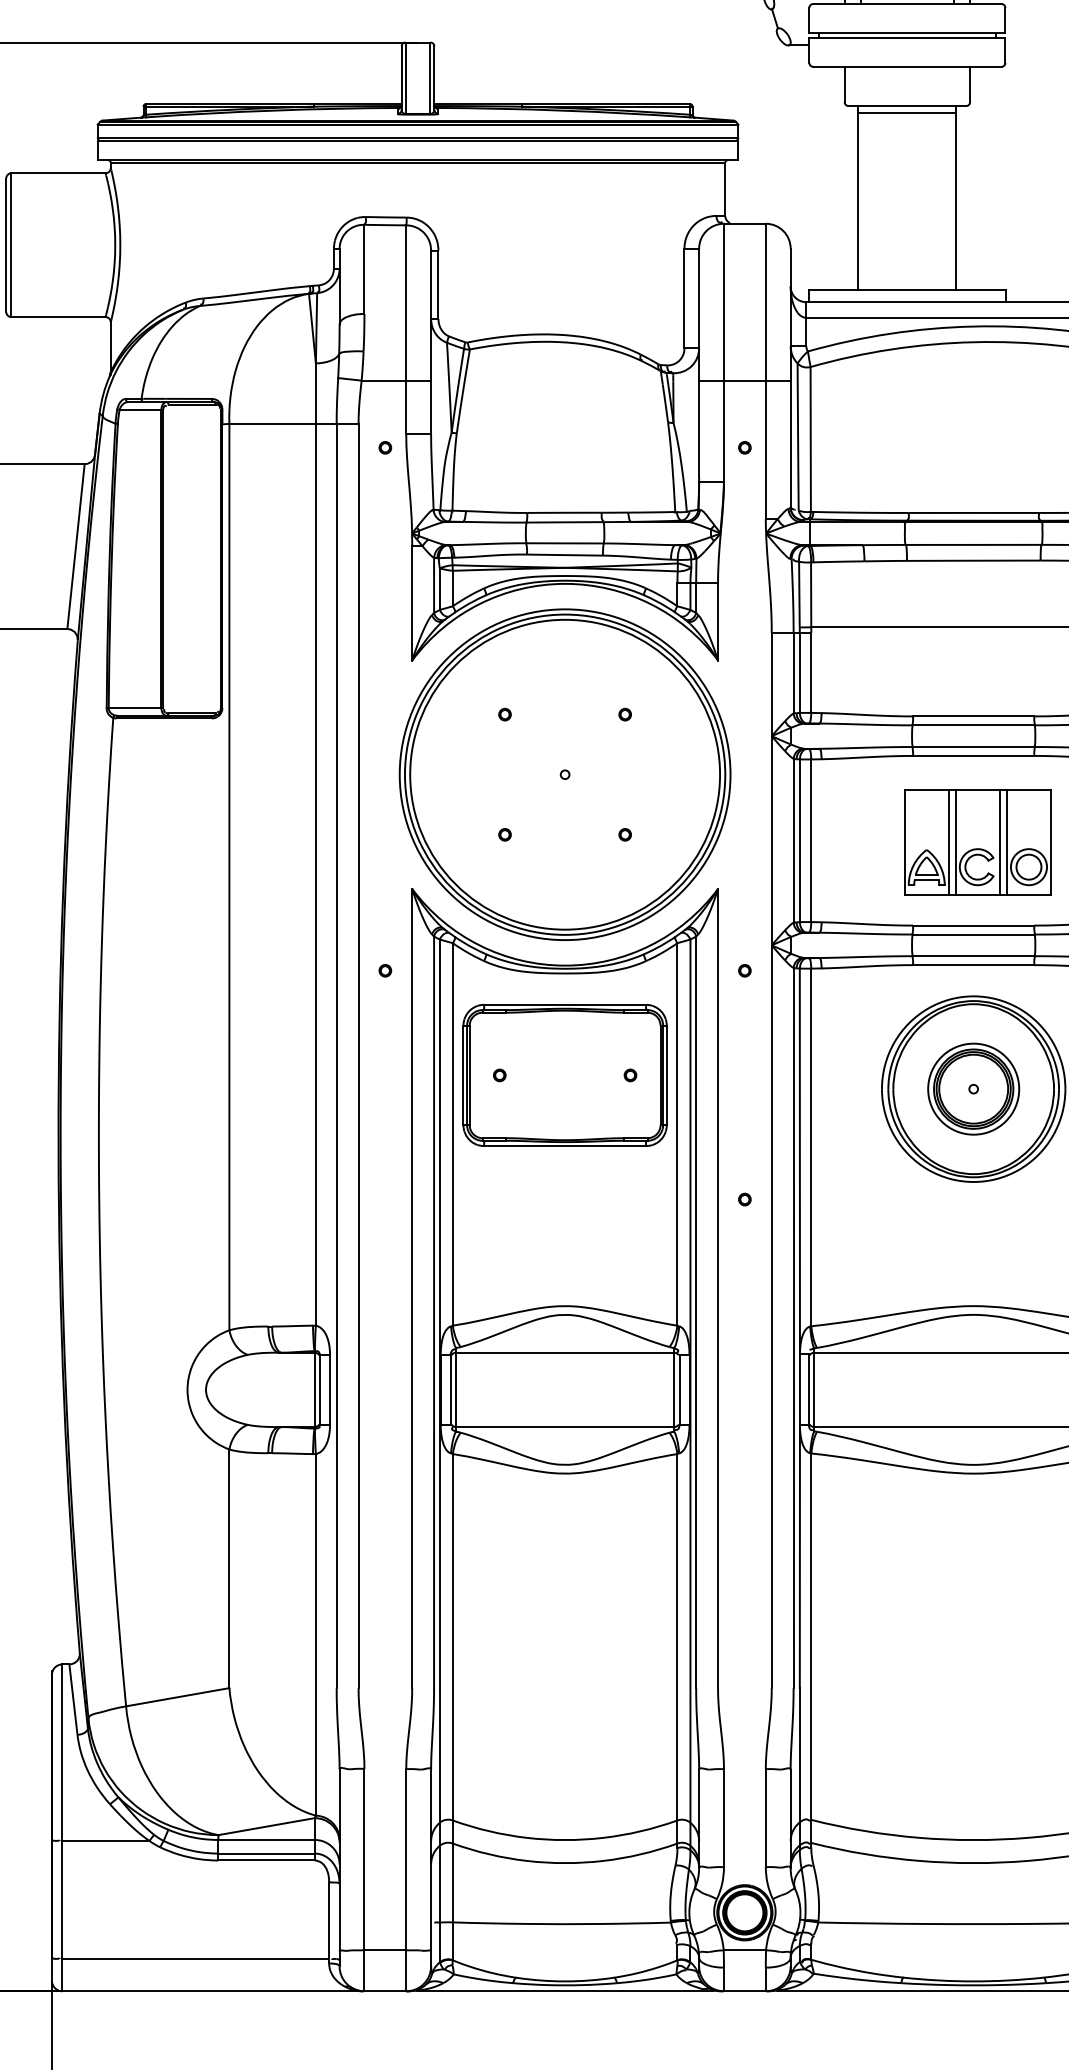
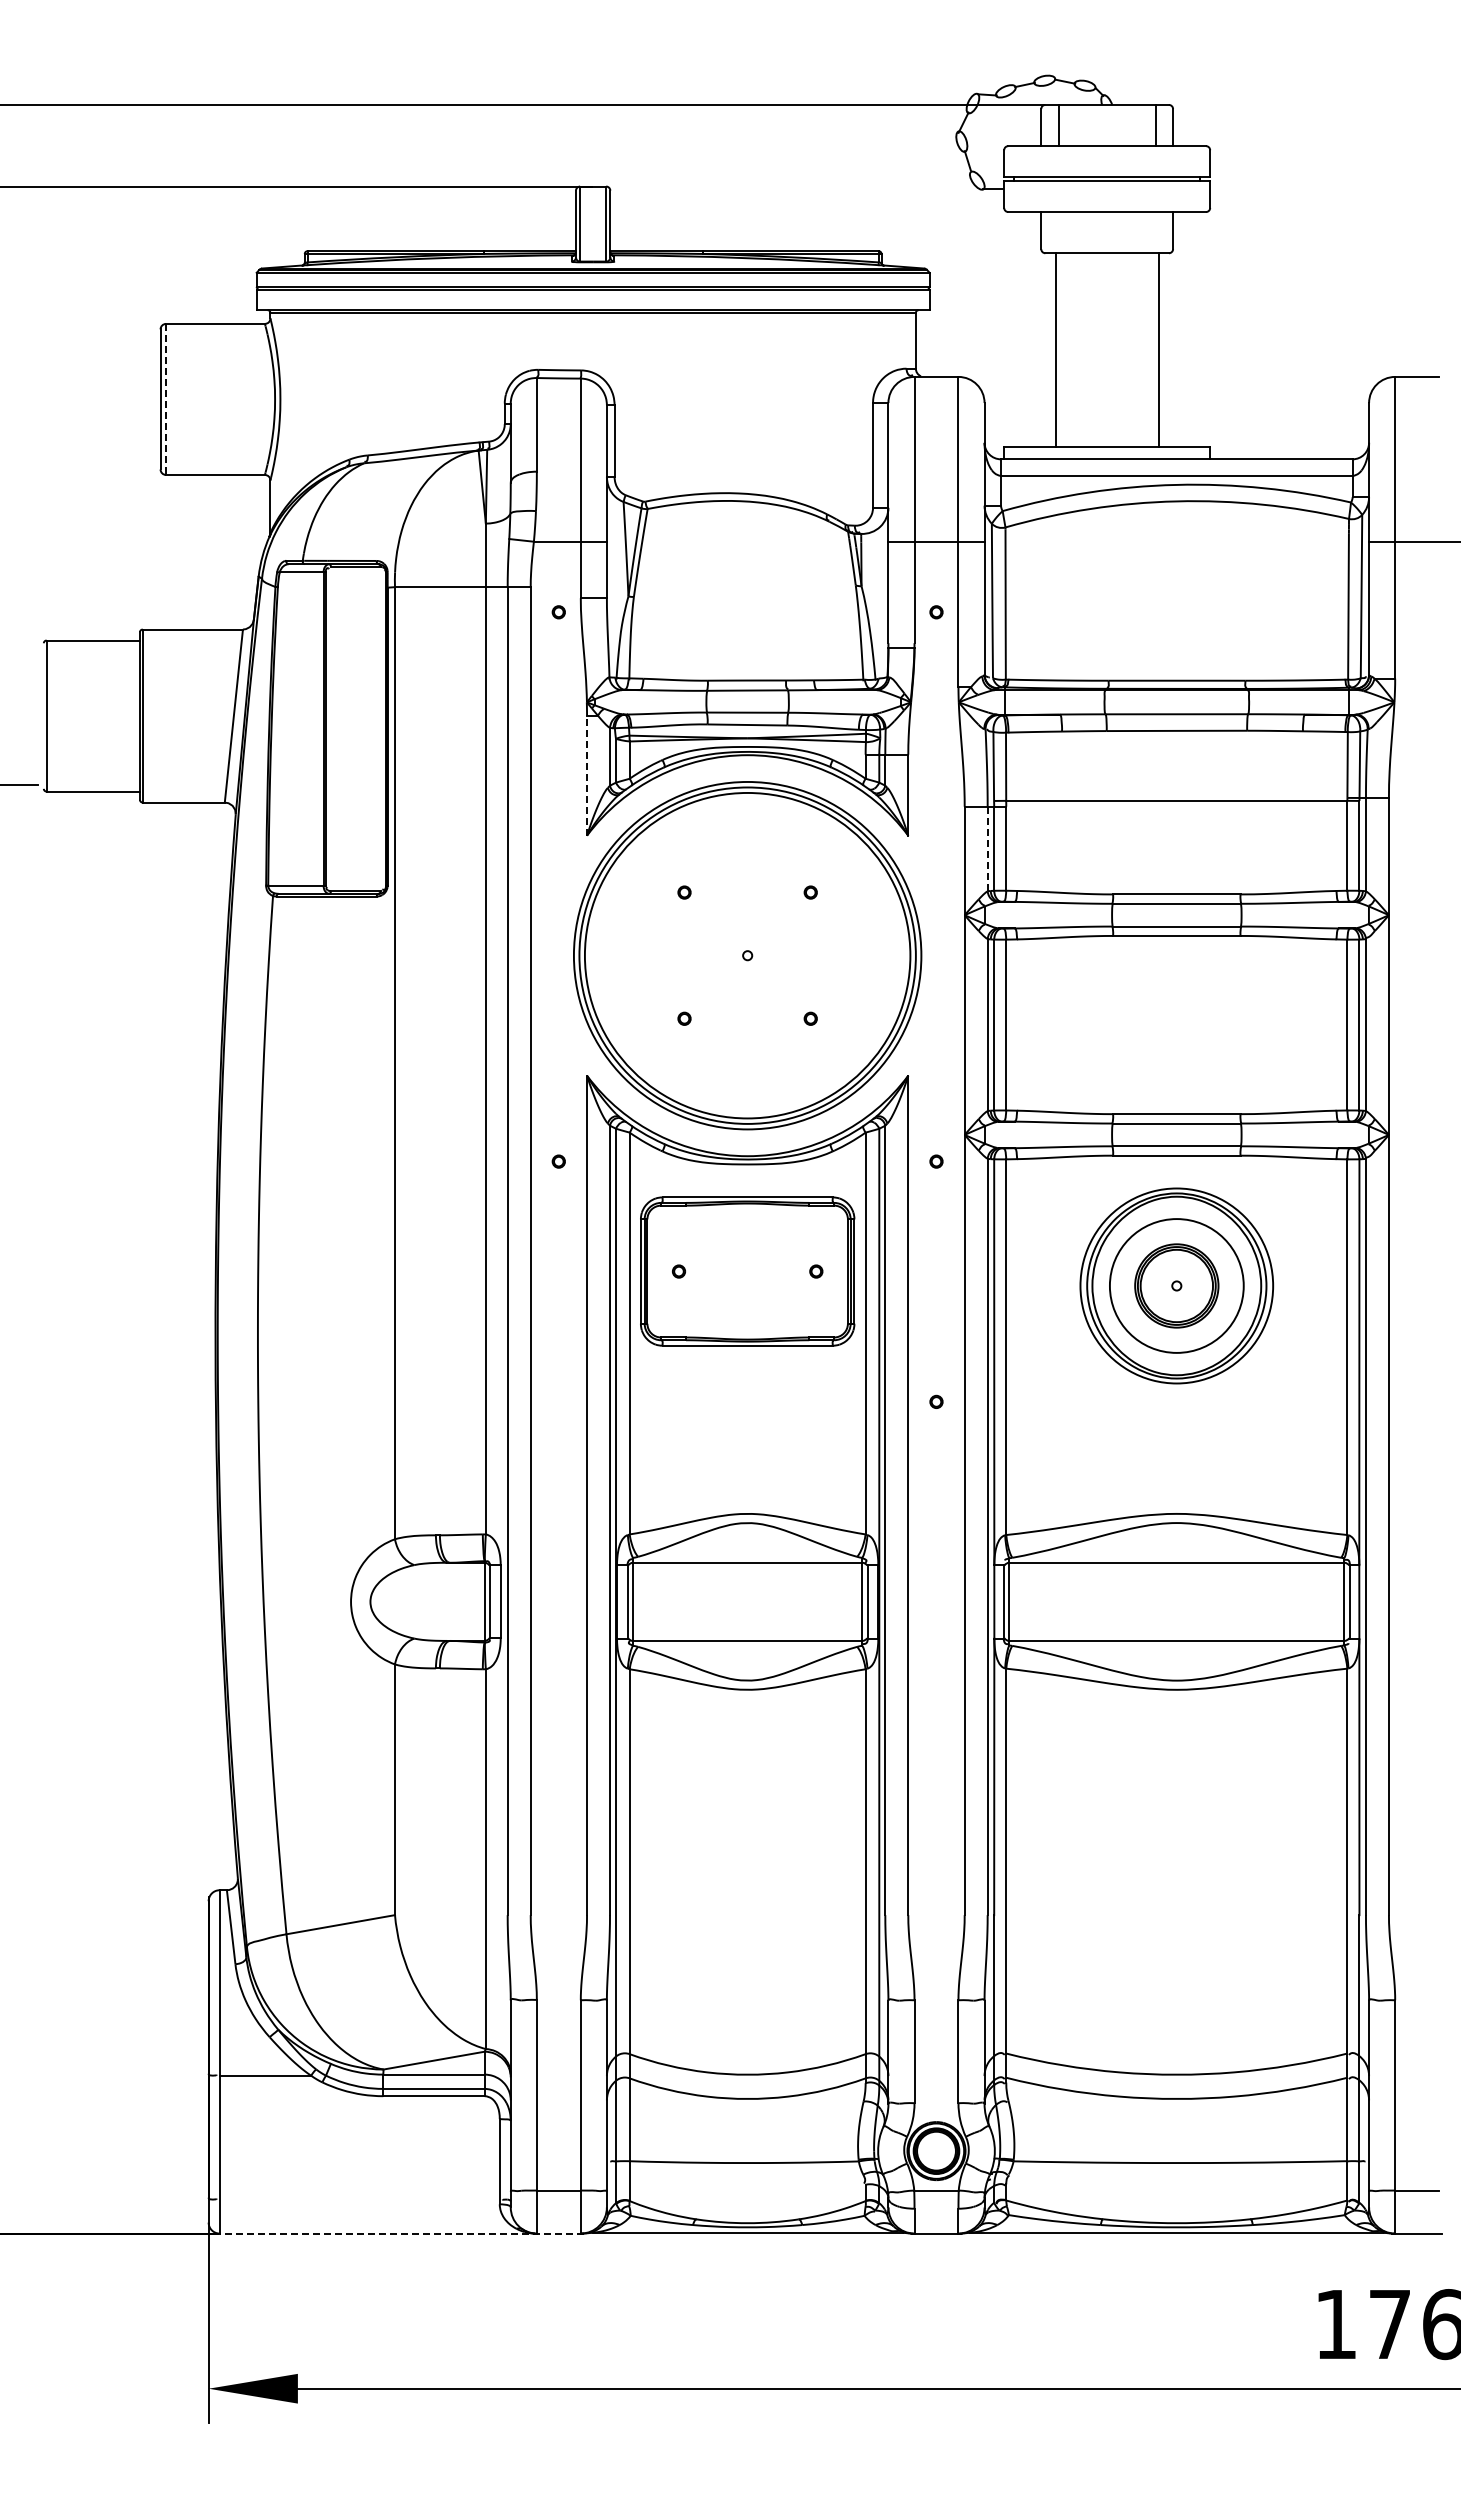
line: (906, 112) -> (1106, 260), removed
line: (11, 245) -> (166, 399), solid -> dashed
line: (412, 603) -> (587, 775), solid -> dashed
line: (793, 672) -> (987, 848), solid -> dashed
part: (977, 842) -> (1180, 1026), removed
circle: (973, 1088) -> (1176, 1285), size x1.4
line: (195, 1958) -> (359, 2199), removed
line: (235, 1991) -> (401, 2233), solid -> dashed

